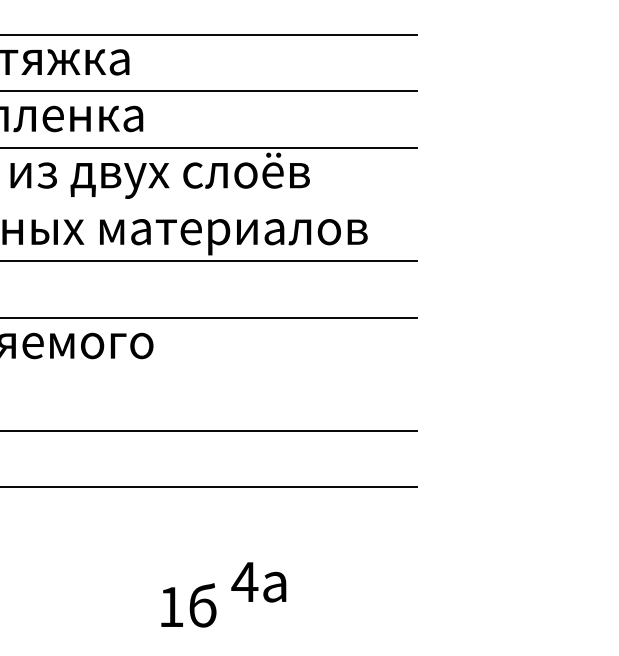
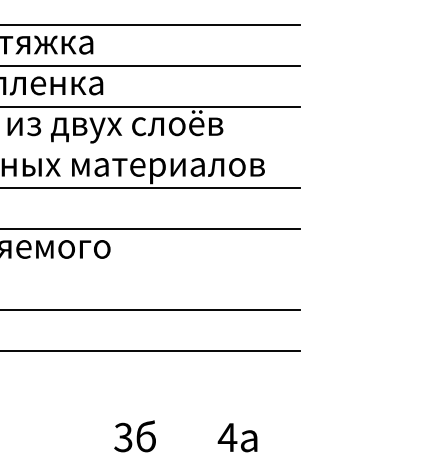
text: (258, 582) -> (237, 437), moved
text: (170, 606) -> (122, 437), 1 -> 3

